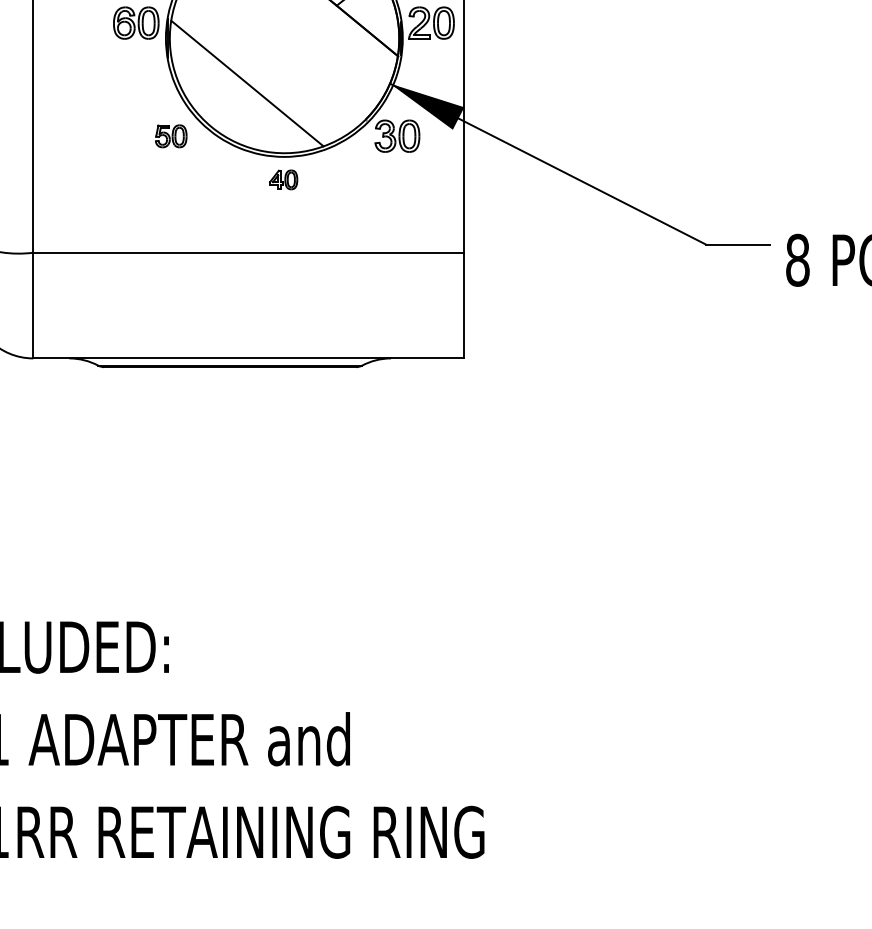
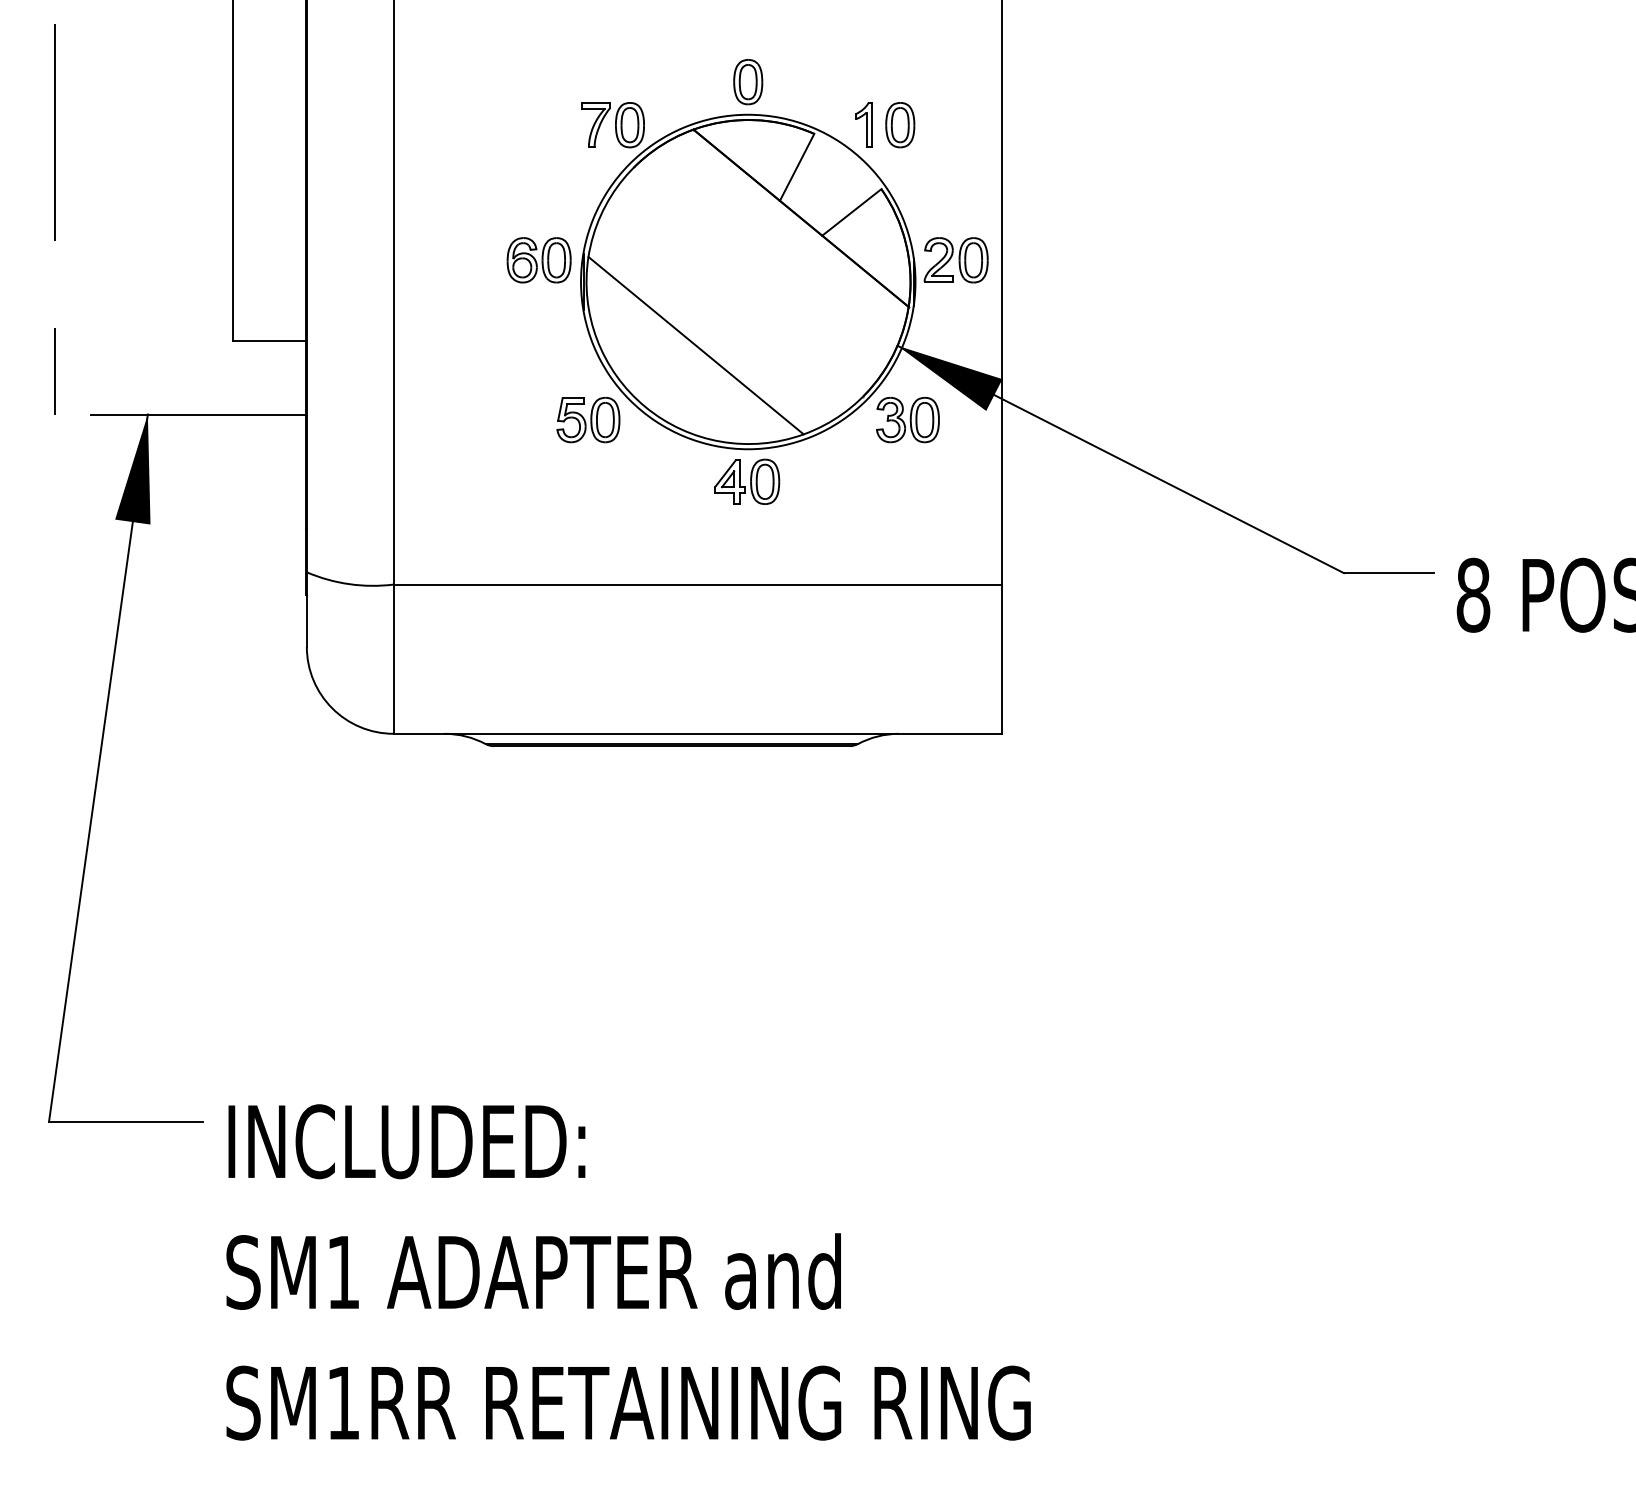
part: (171, 136) -> (588, 420), size x1.43
part: (283, 179) -> (747, 481), size x1.67

